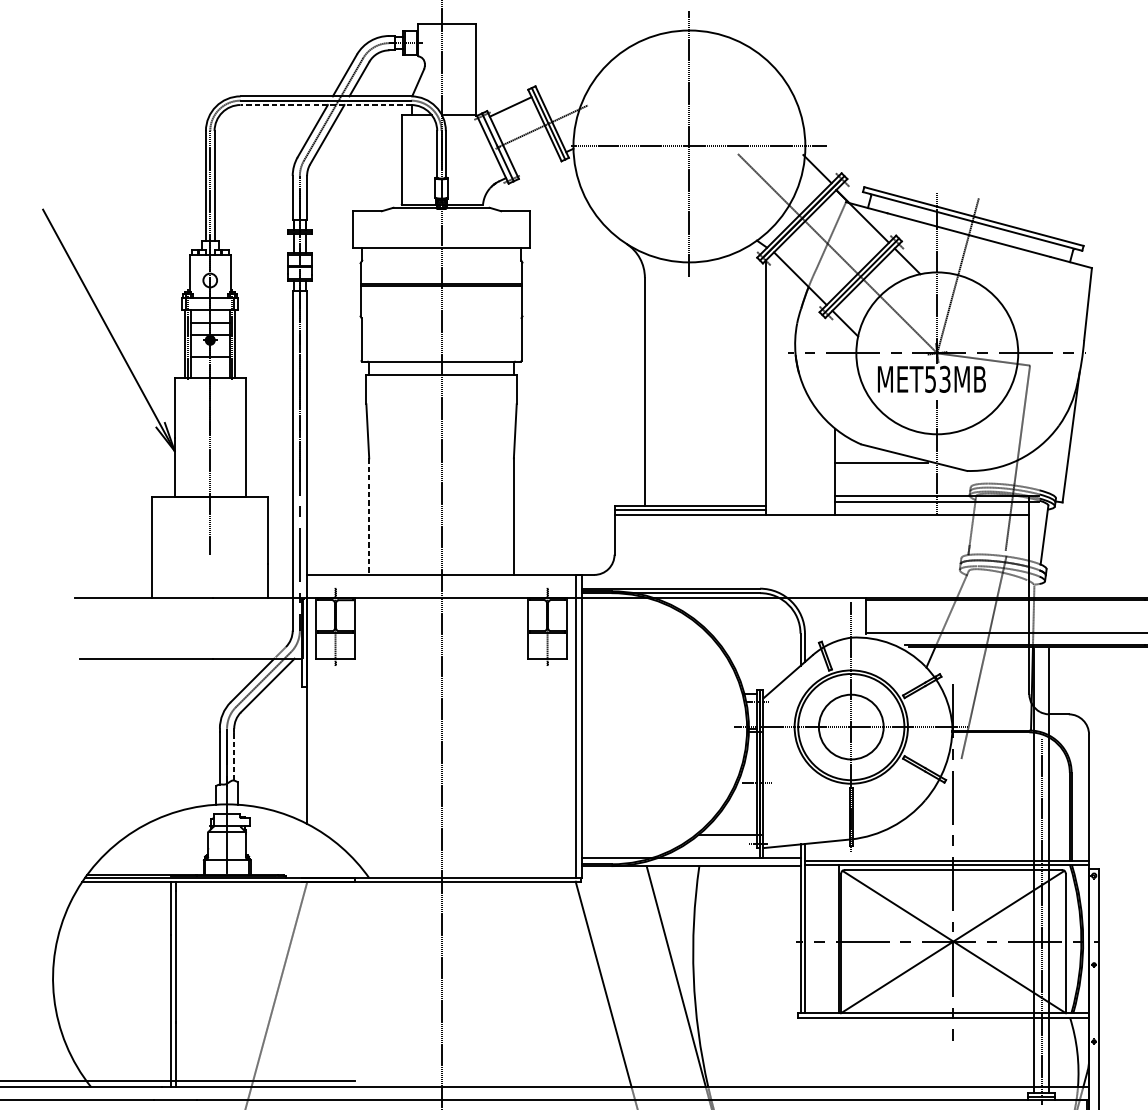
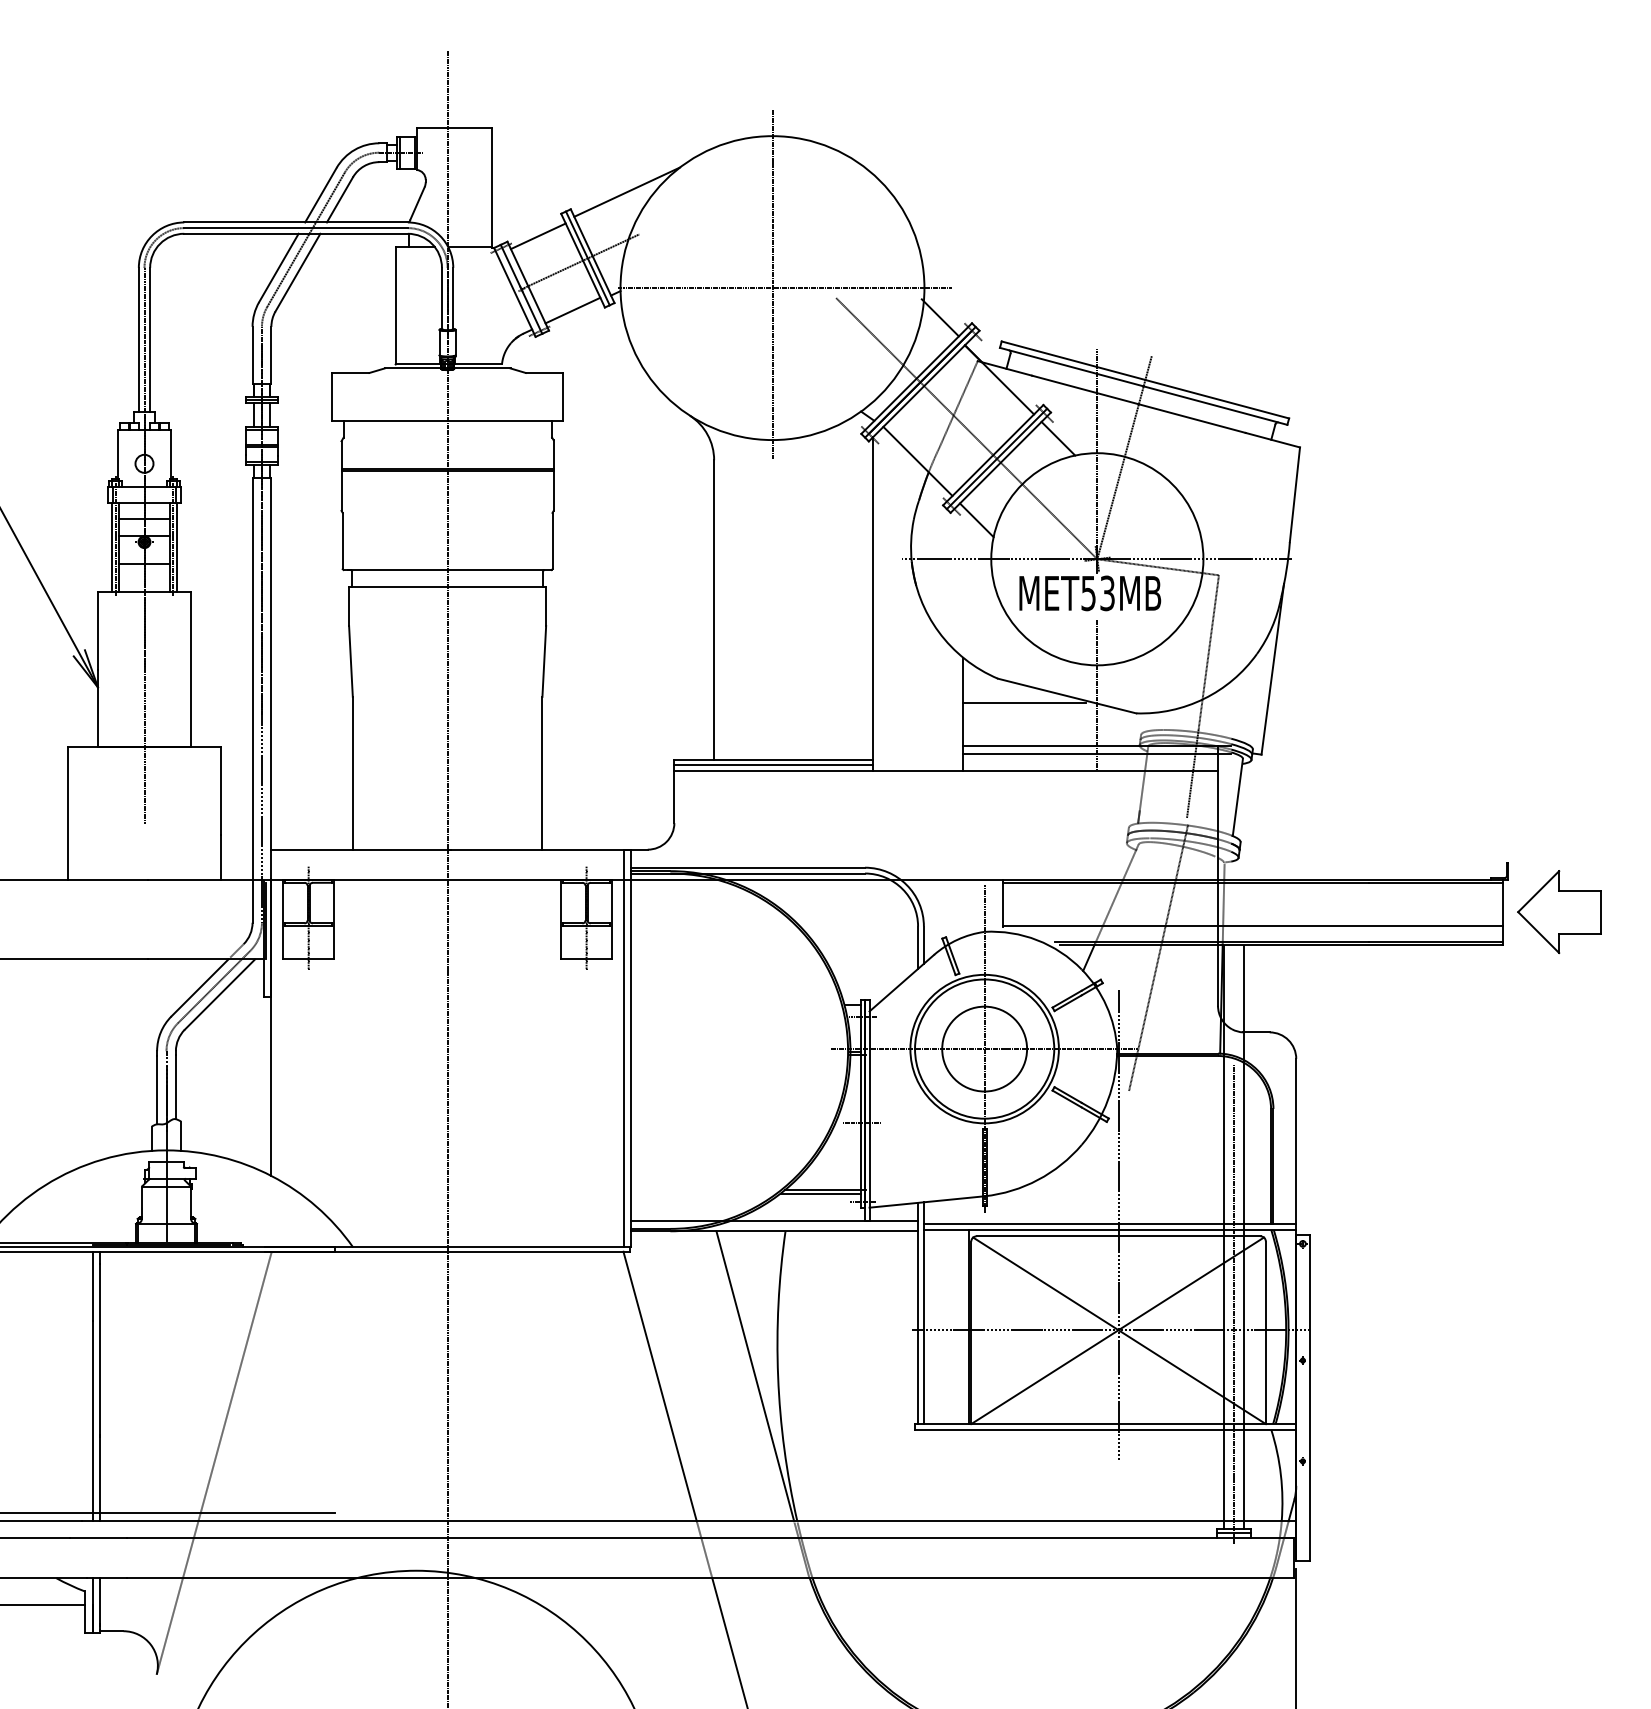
line: (578, 72) -> (627, 191), added
line: (326, 104) -> (296, 233), dashed -> solid
line: (536, 163) -> (572, 310), added
line: (368, 516) -> (352, 773), dashed -> solid
line: (233, 756) -> (175, 1087), dashed -> solid
line: (726, 837) -> (820, 1193), added

